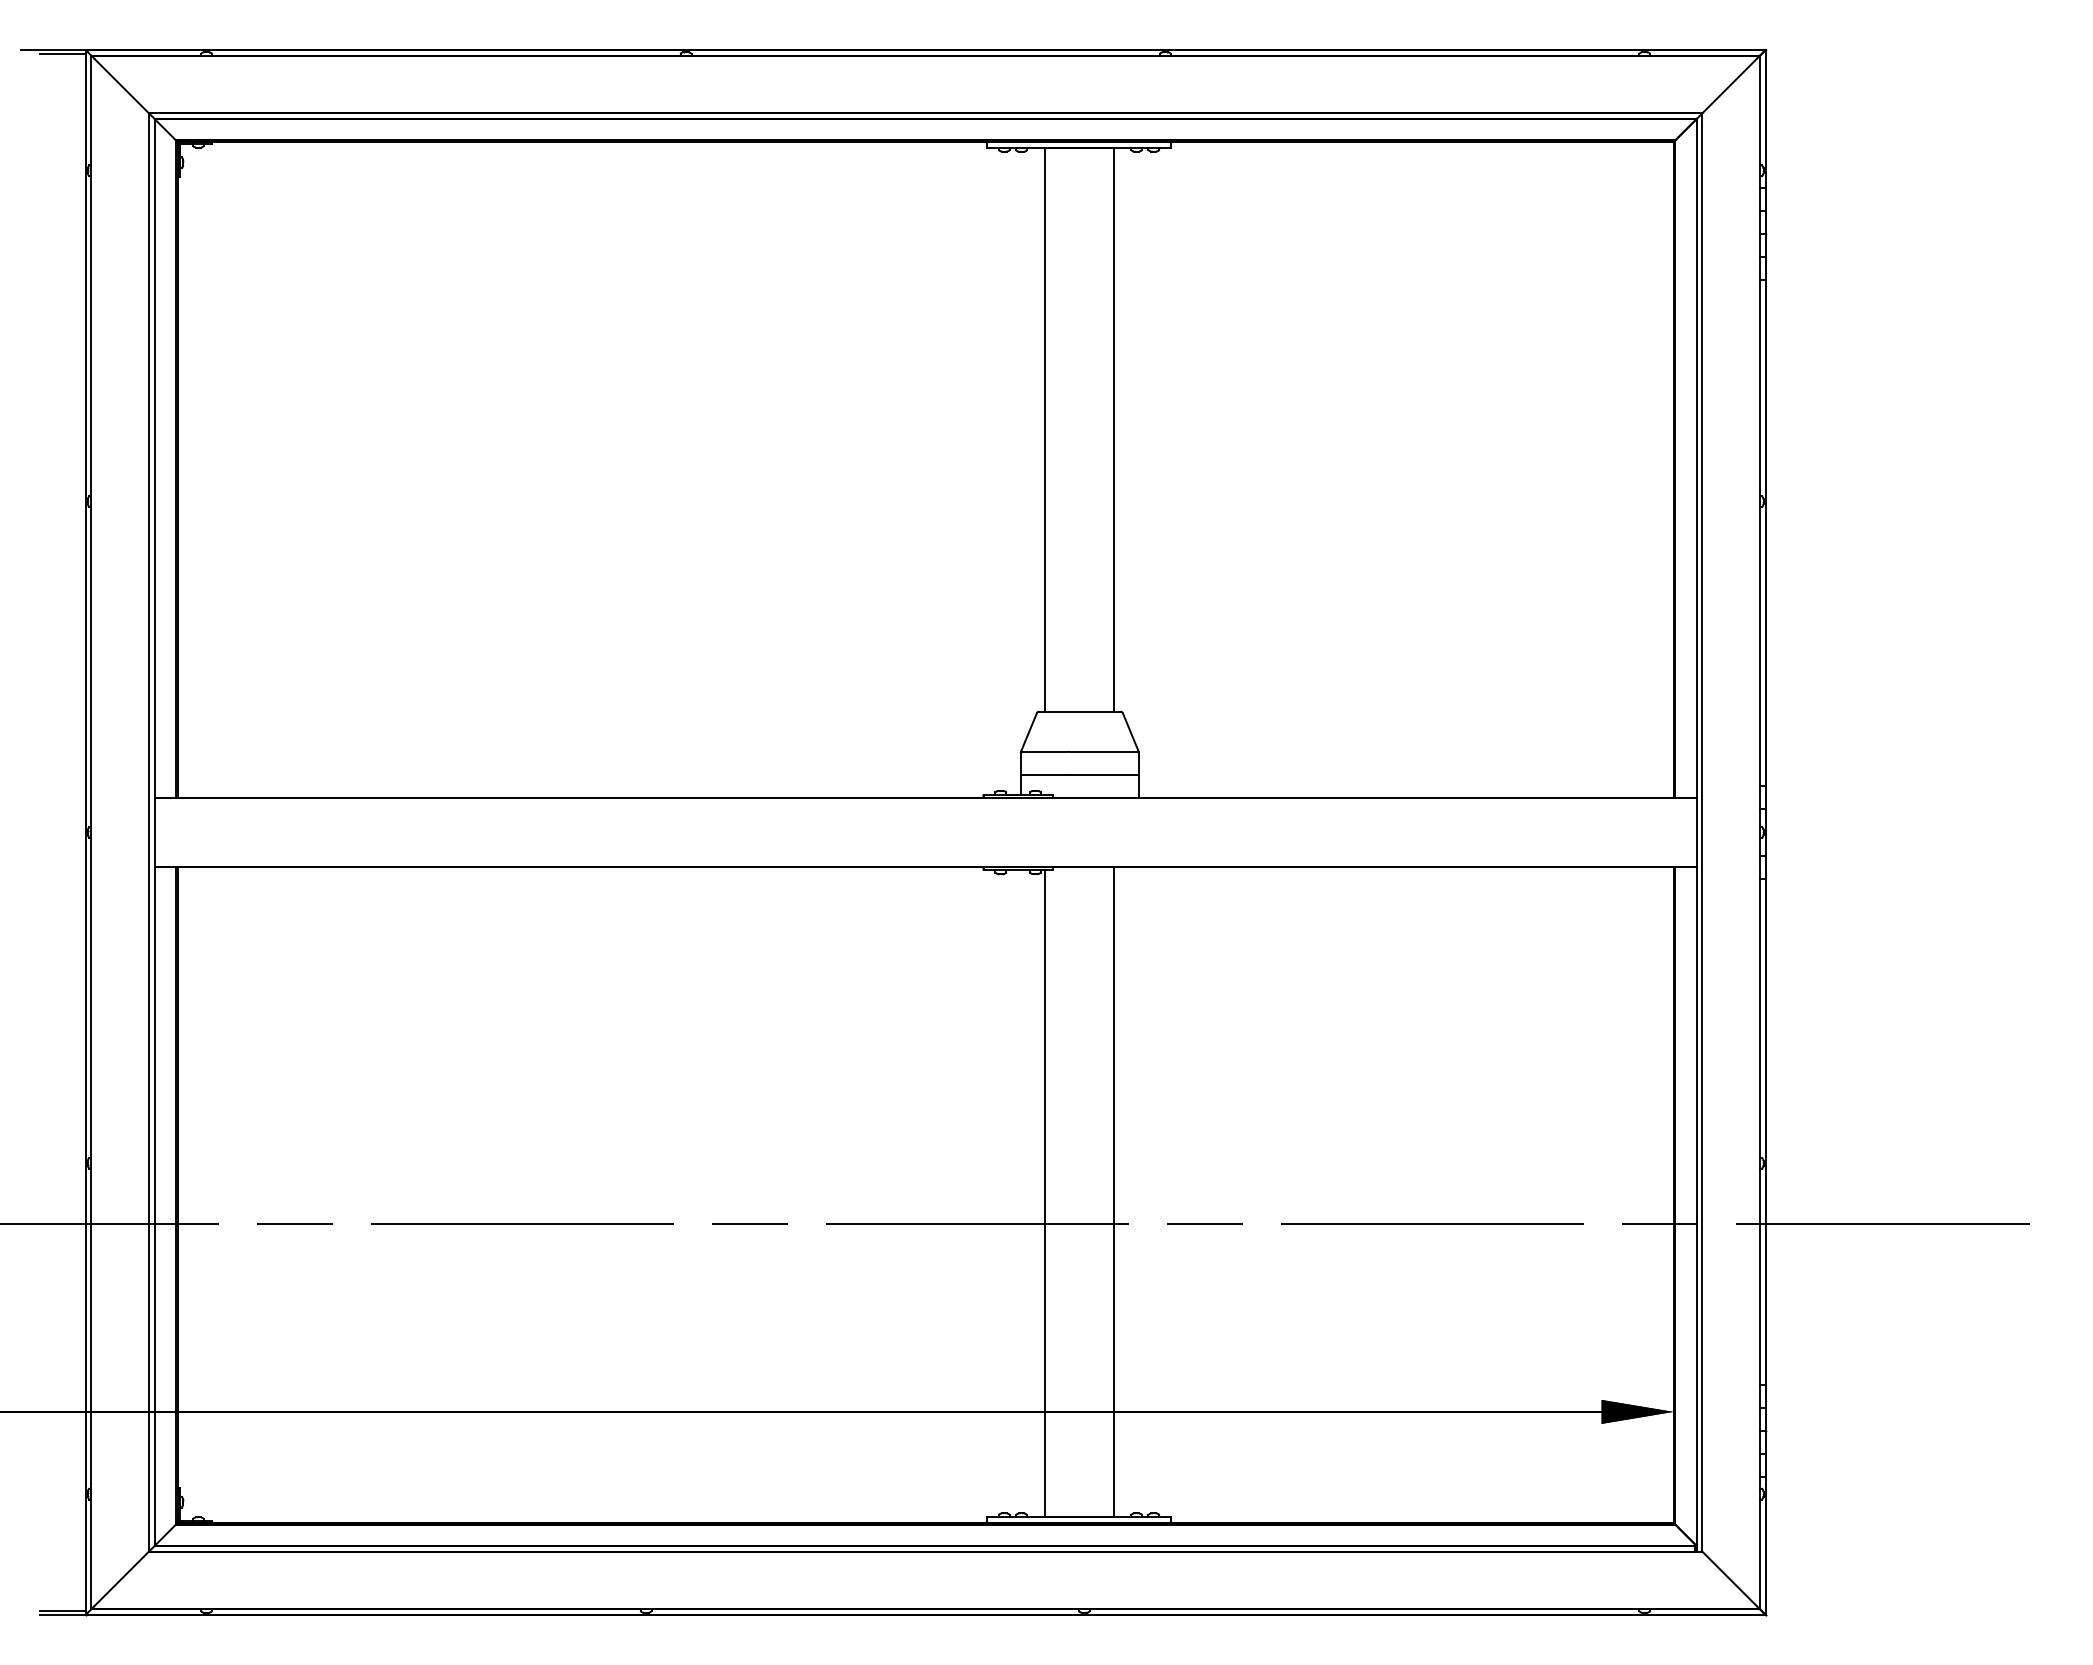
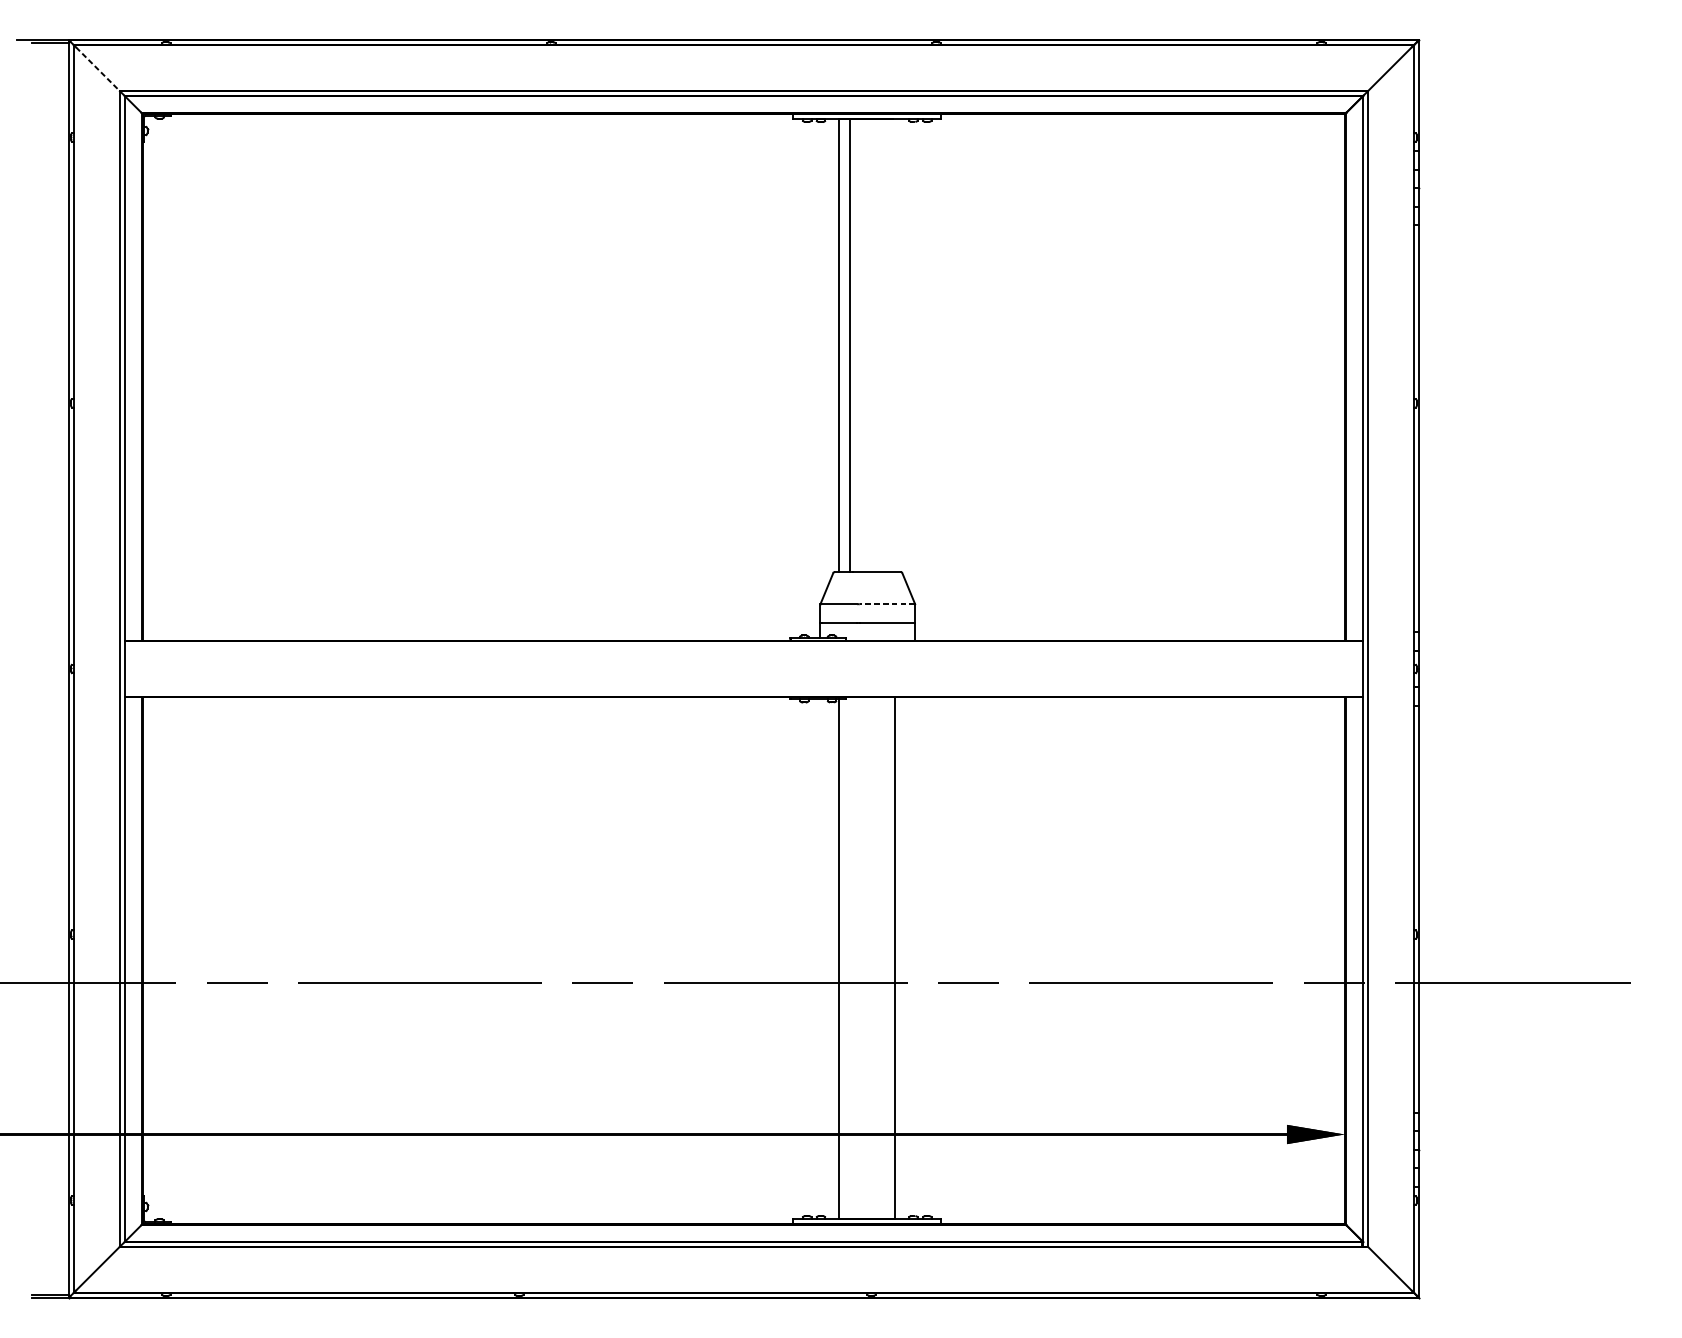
line: (121, 86) -> (97, 69), solid -> dashed
line: (1113, 429) -> (849, 345), moved
line: (1103, 751) -> (886, 603), solid -> dashed

